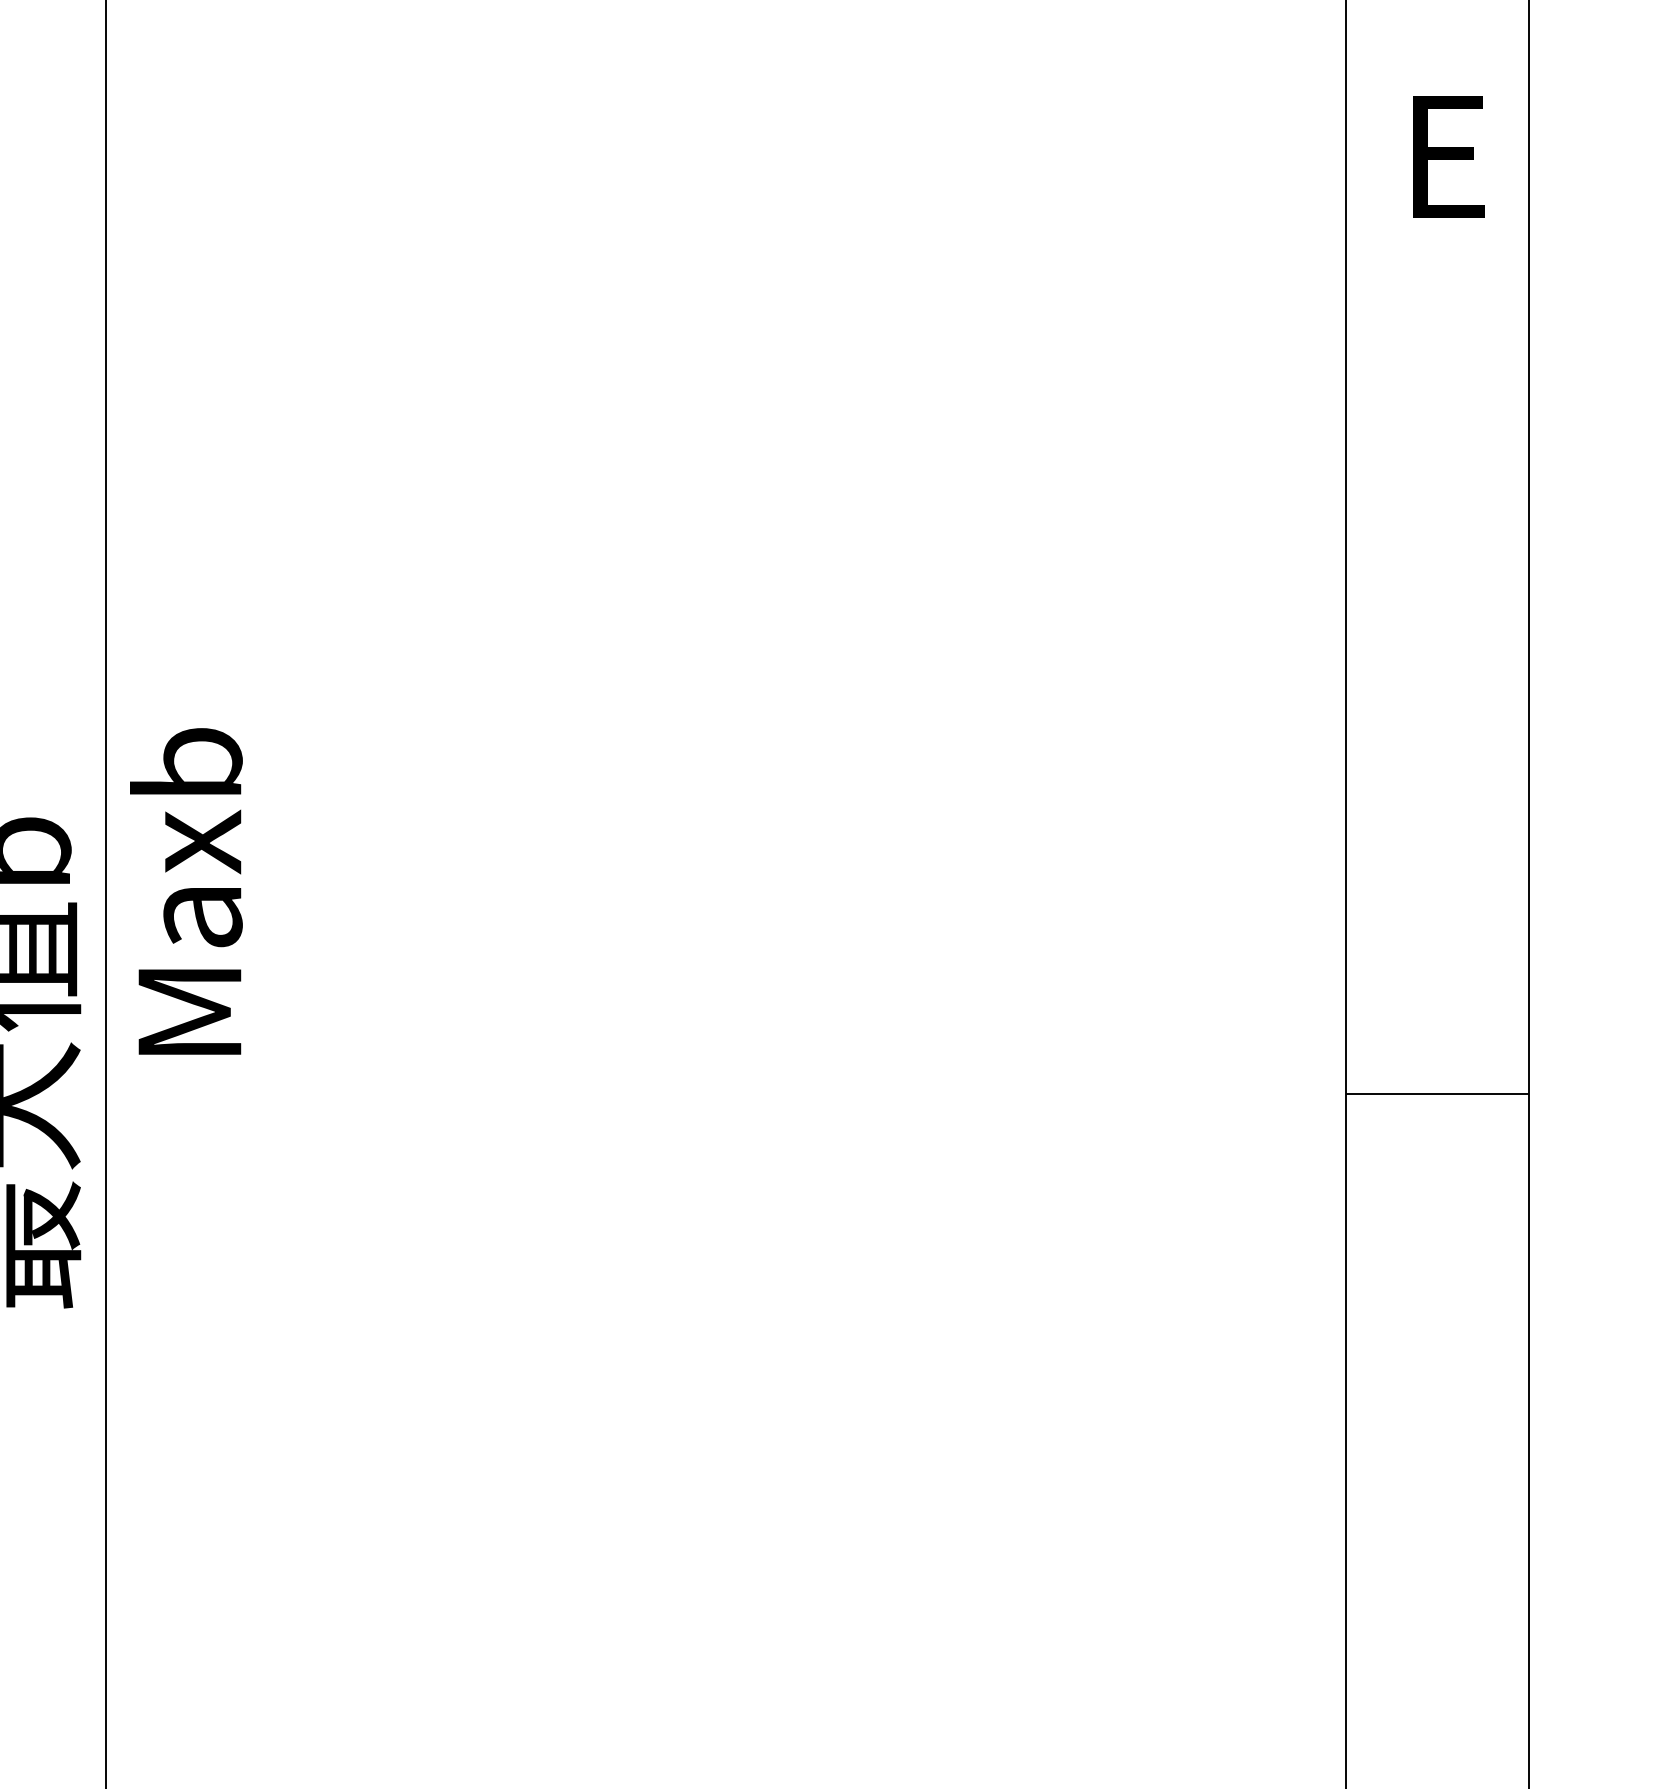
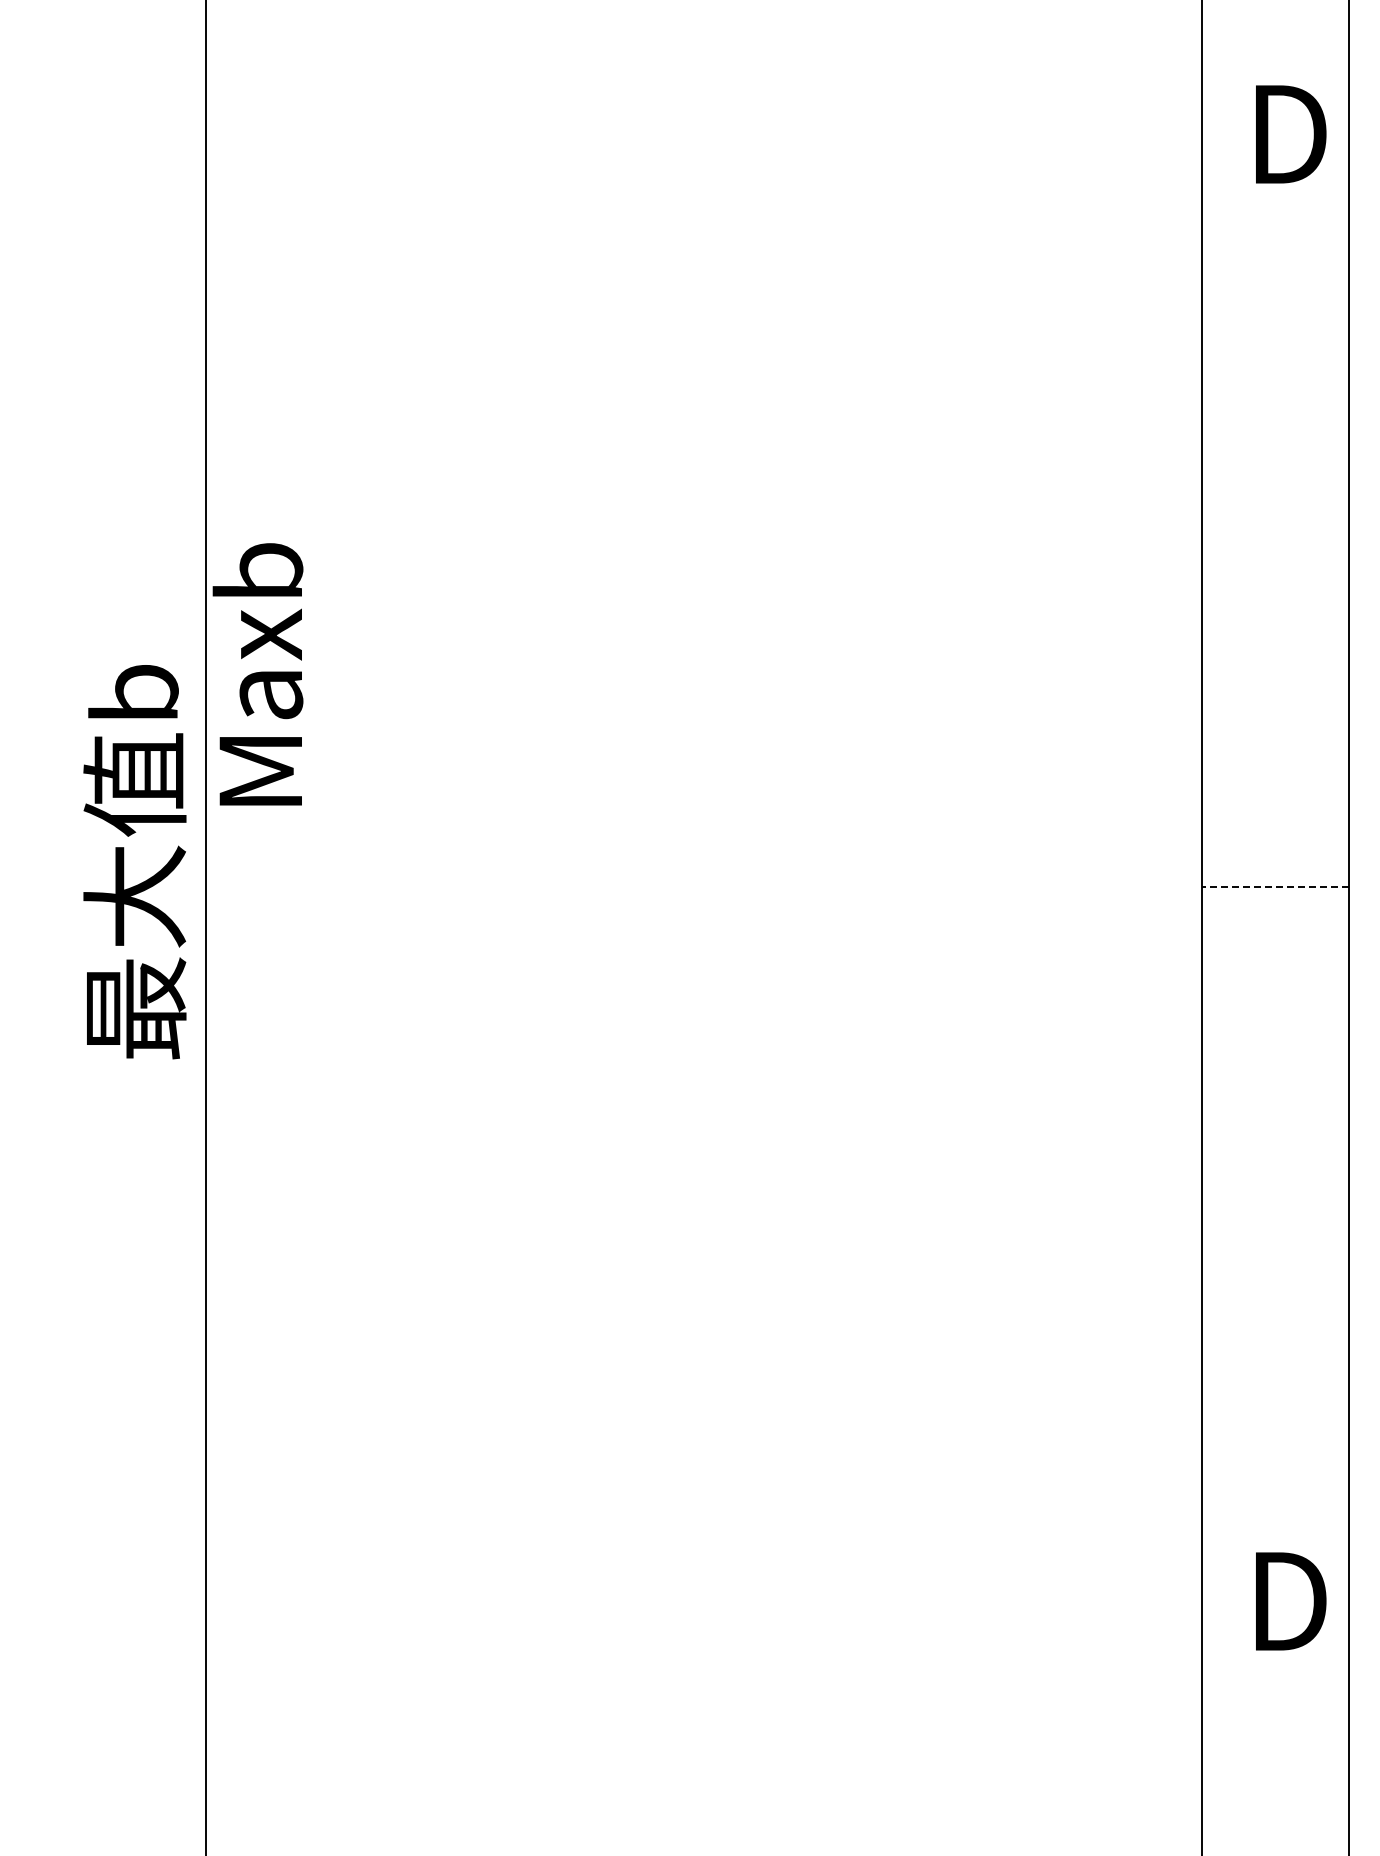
text: (1456, 157) -> (1291, 134), E -> D
text: (185, 891) -> (257, 674), moved
line: (1436, 1094) -> (1275, 887), solid -> dashed

